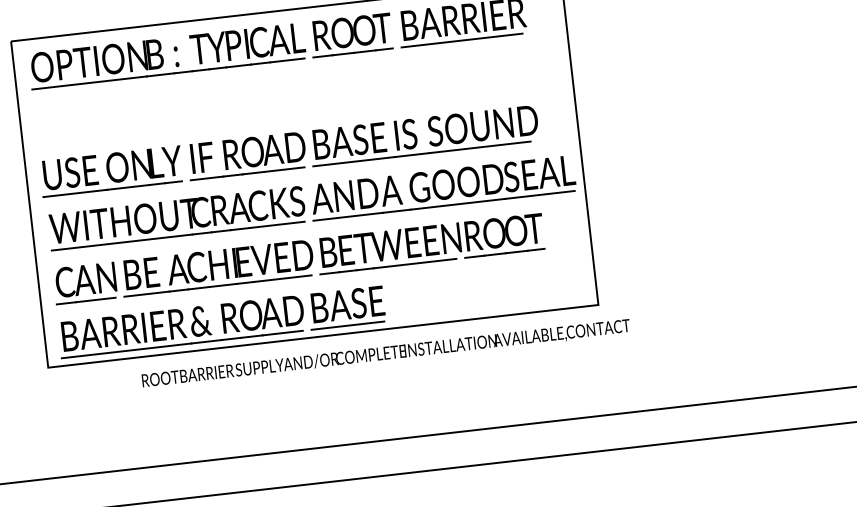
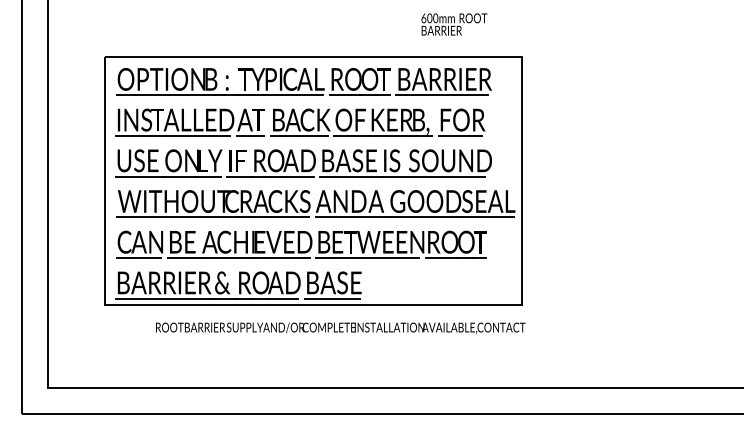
part: (279, 97) -> (300, 122), added
text: (385, 353) -> (340, 327), moved

